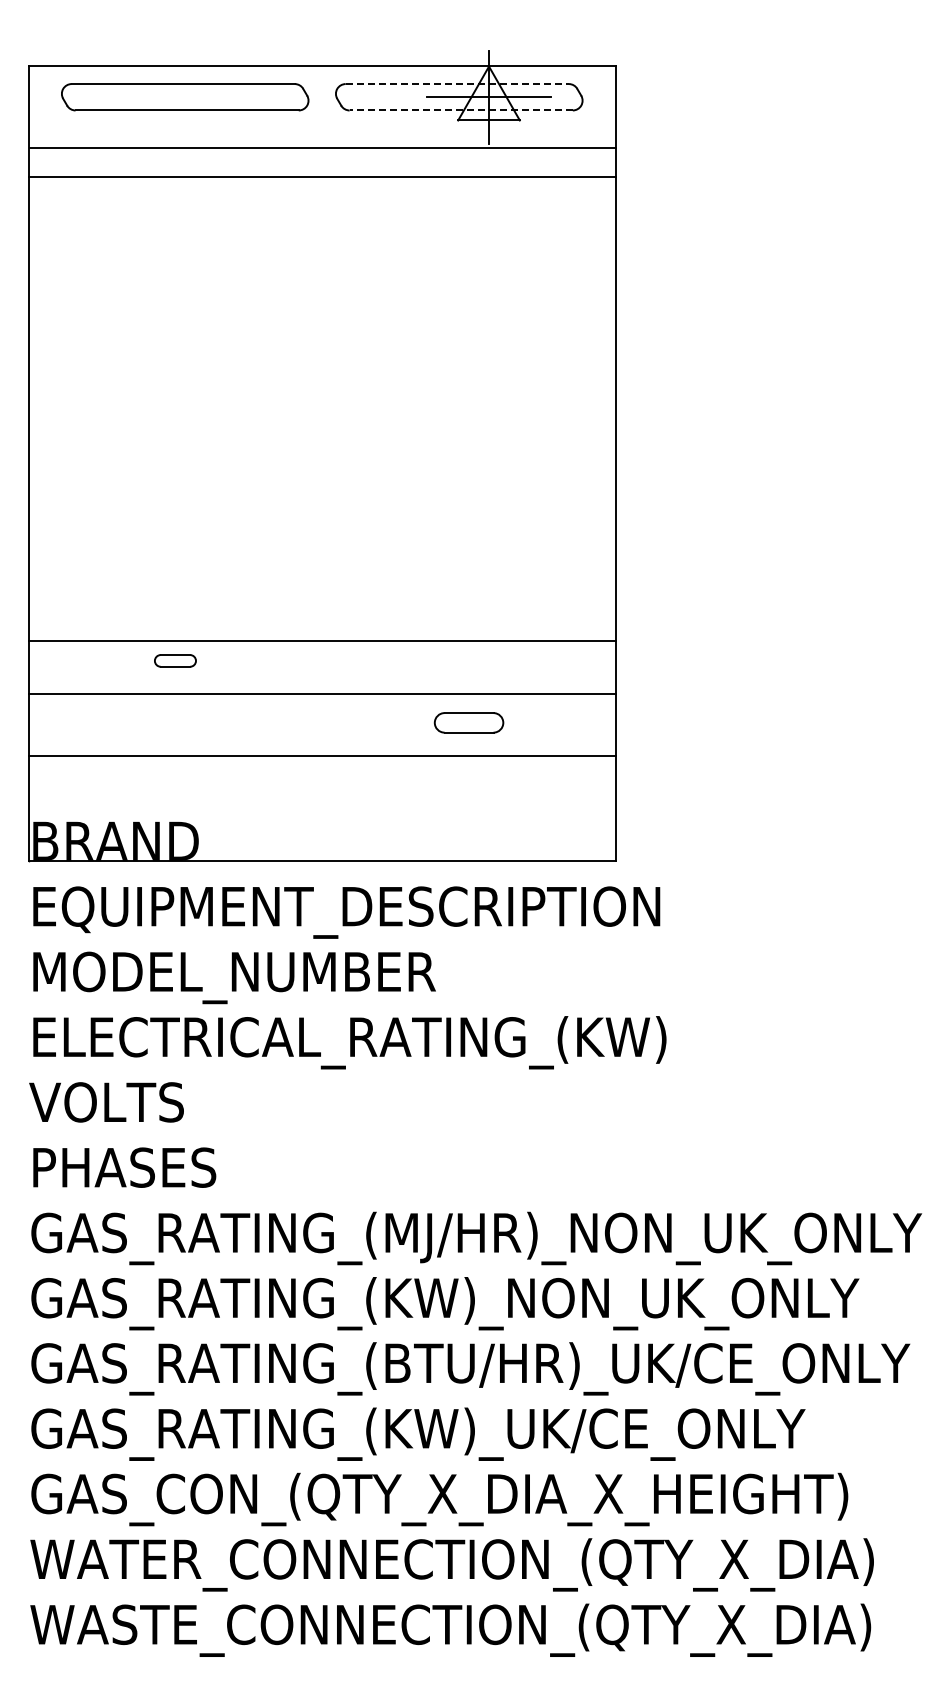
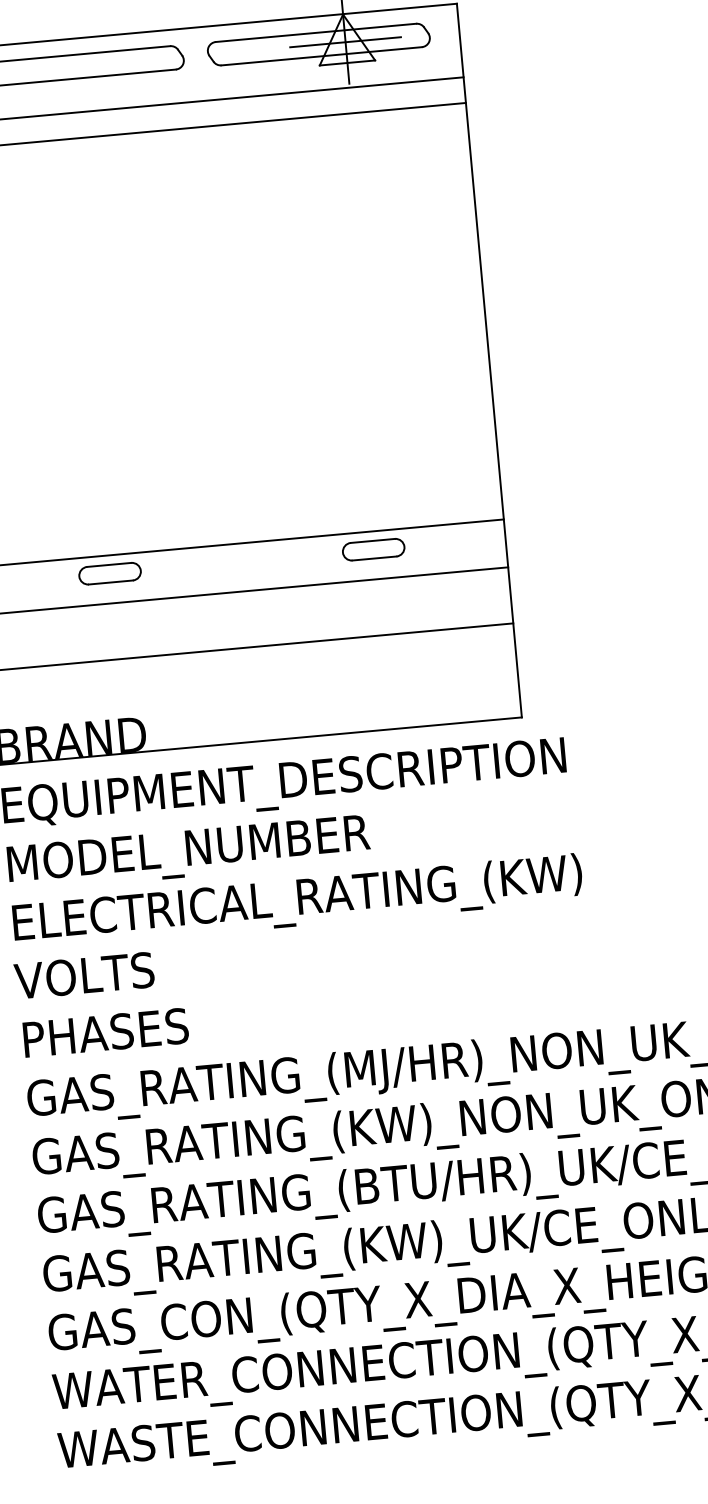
line: (457, 84) -> (316, 33), dashed -> solid
line: (461, 110) -> (321, 56), dashed -> solid
part: (175, 660) -> (110, 573), size x1.67
part: (468, 722) -> (373, 549), moved

